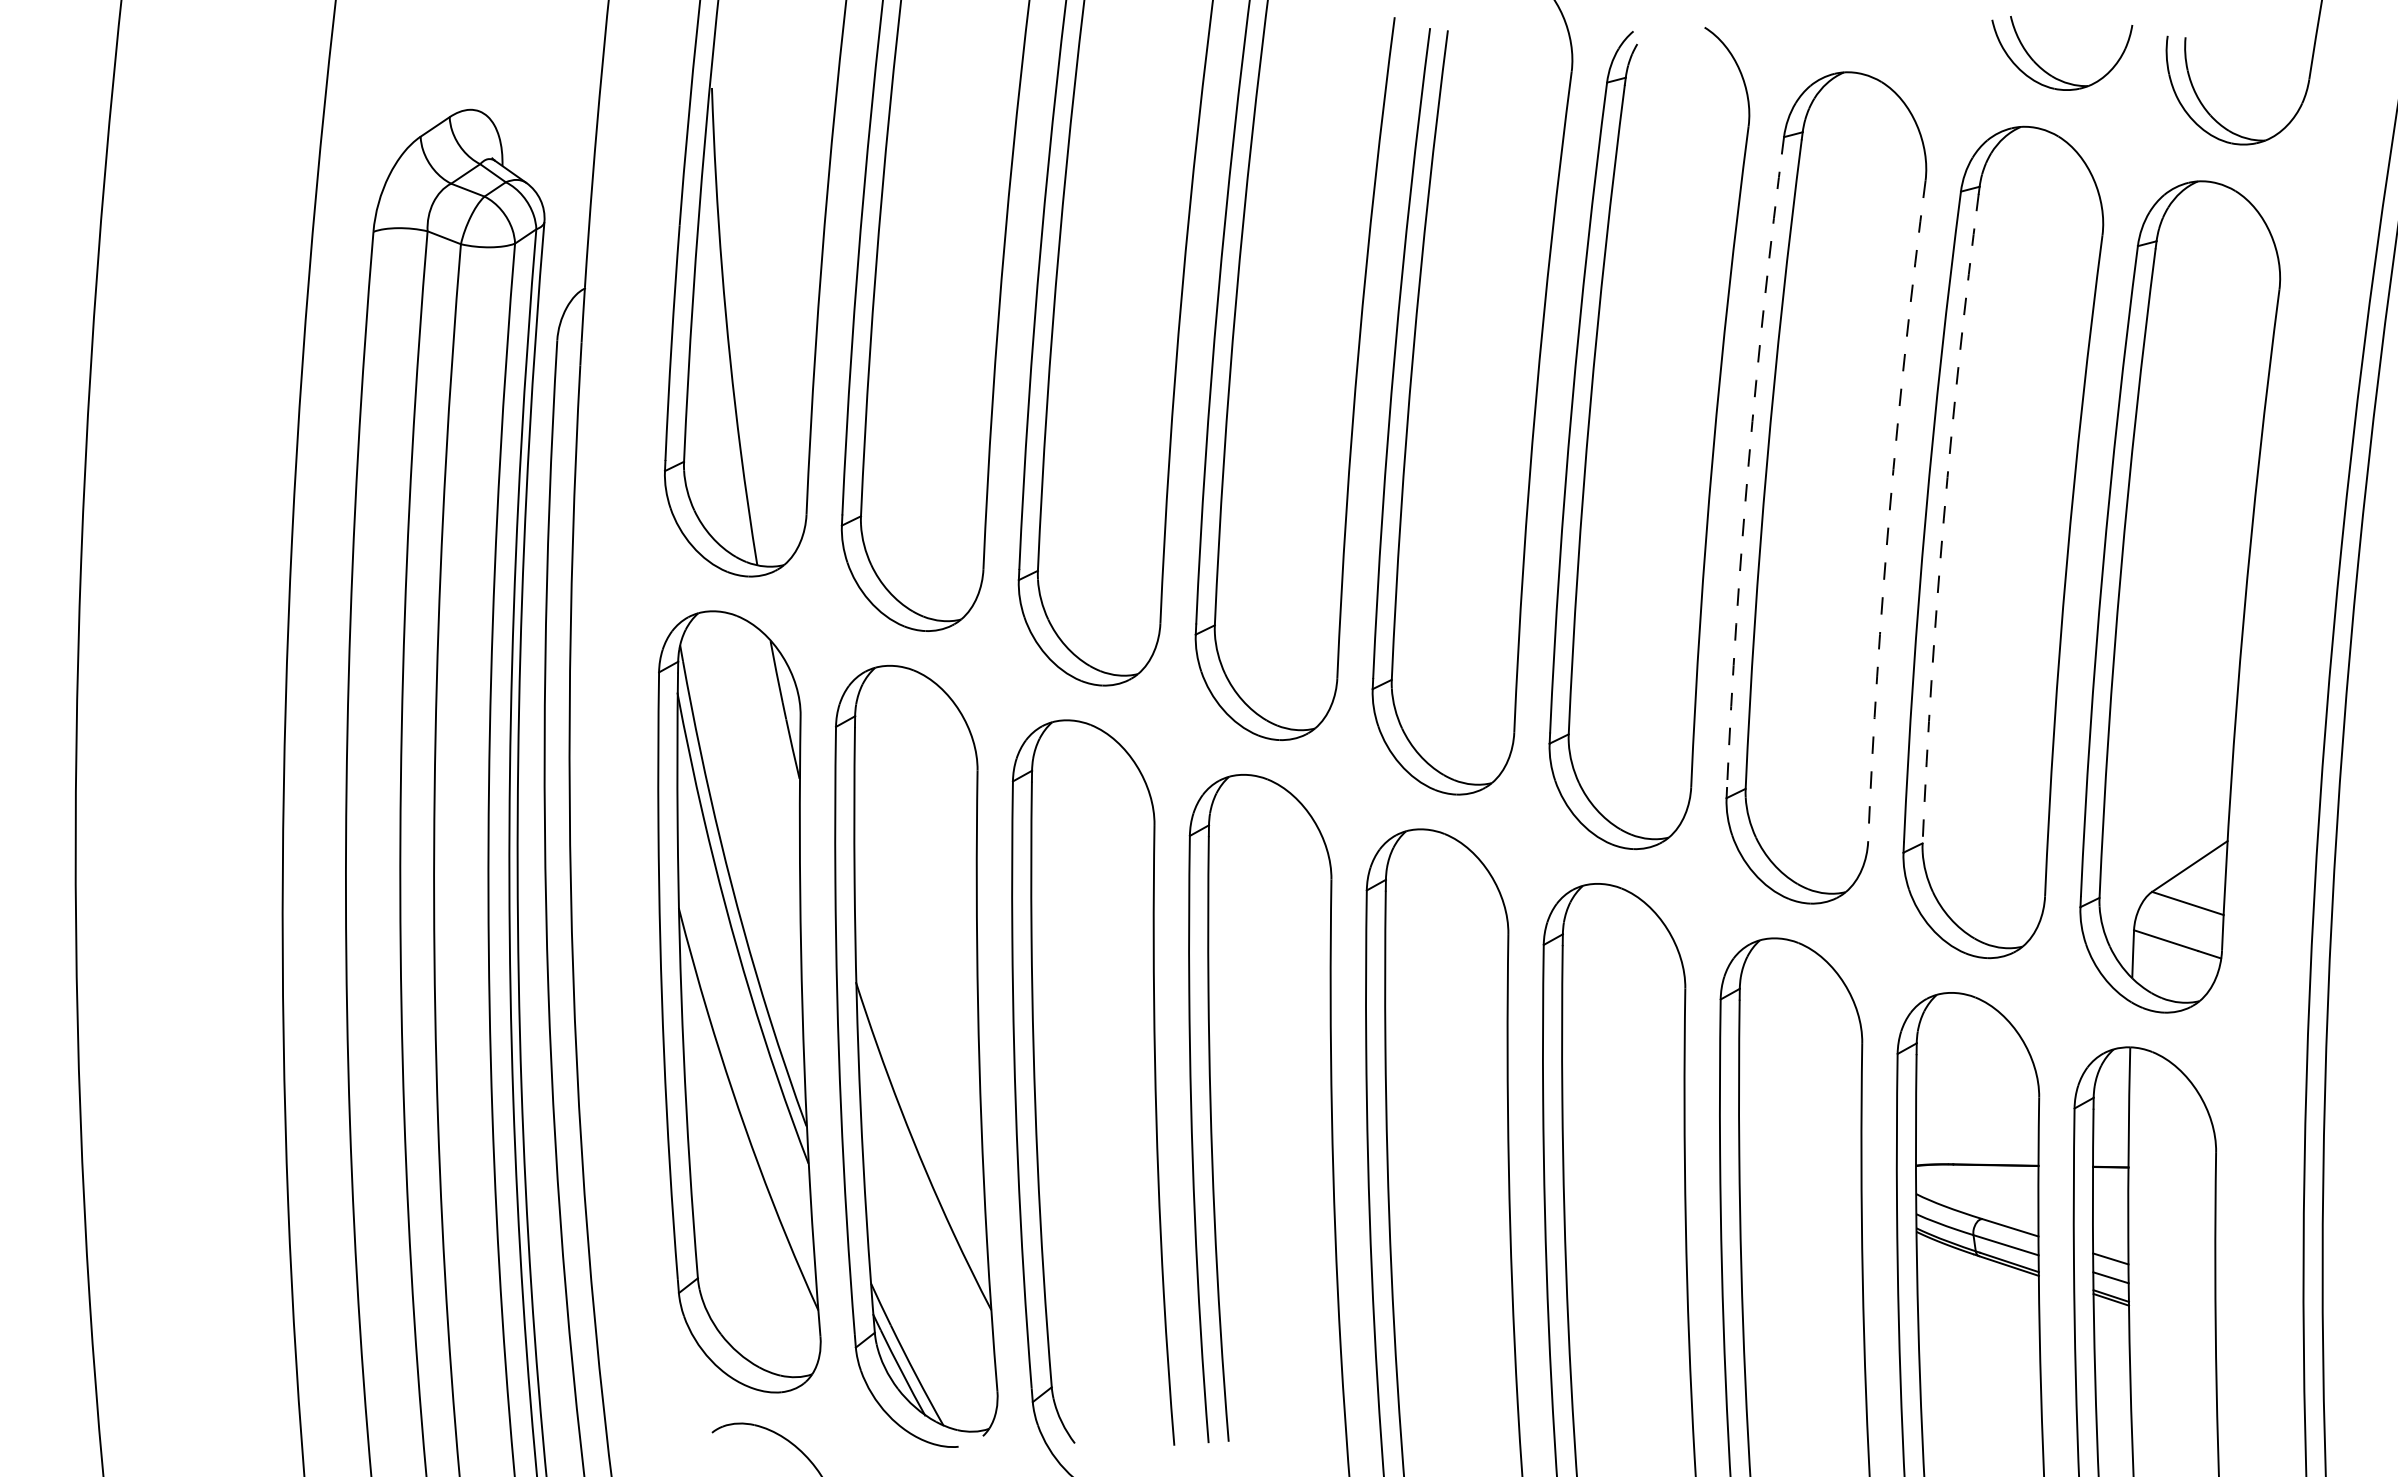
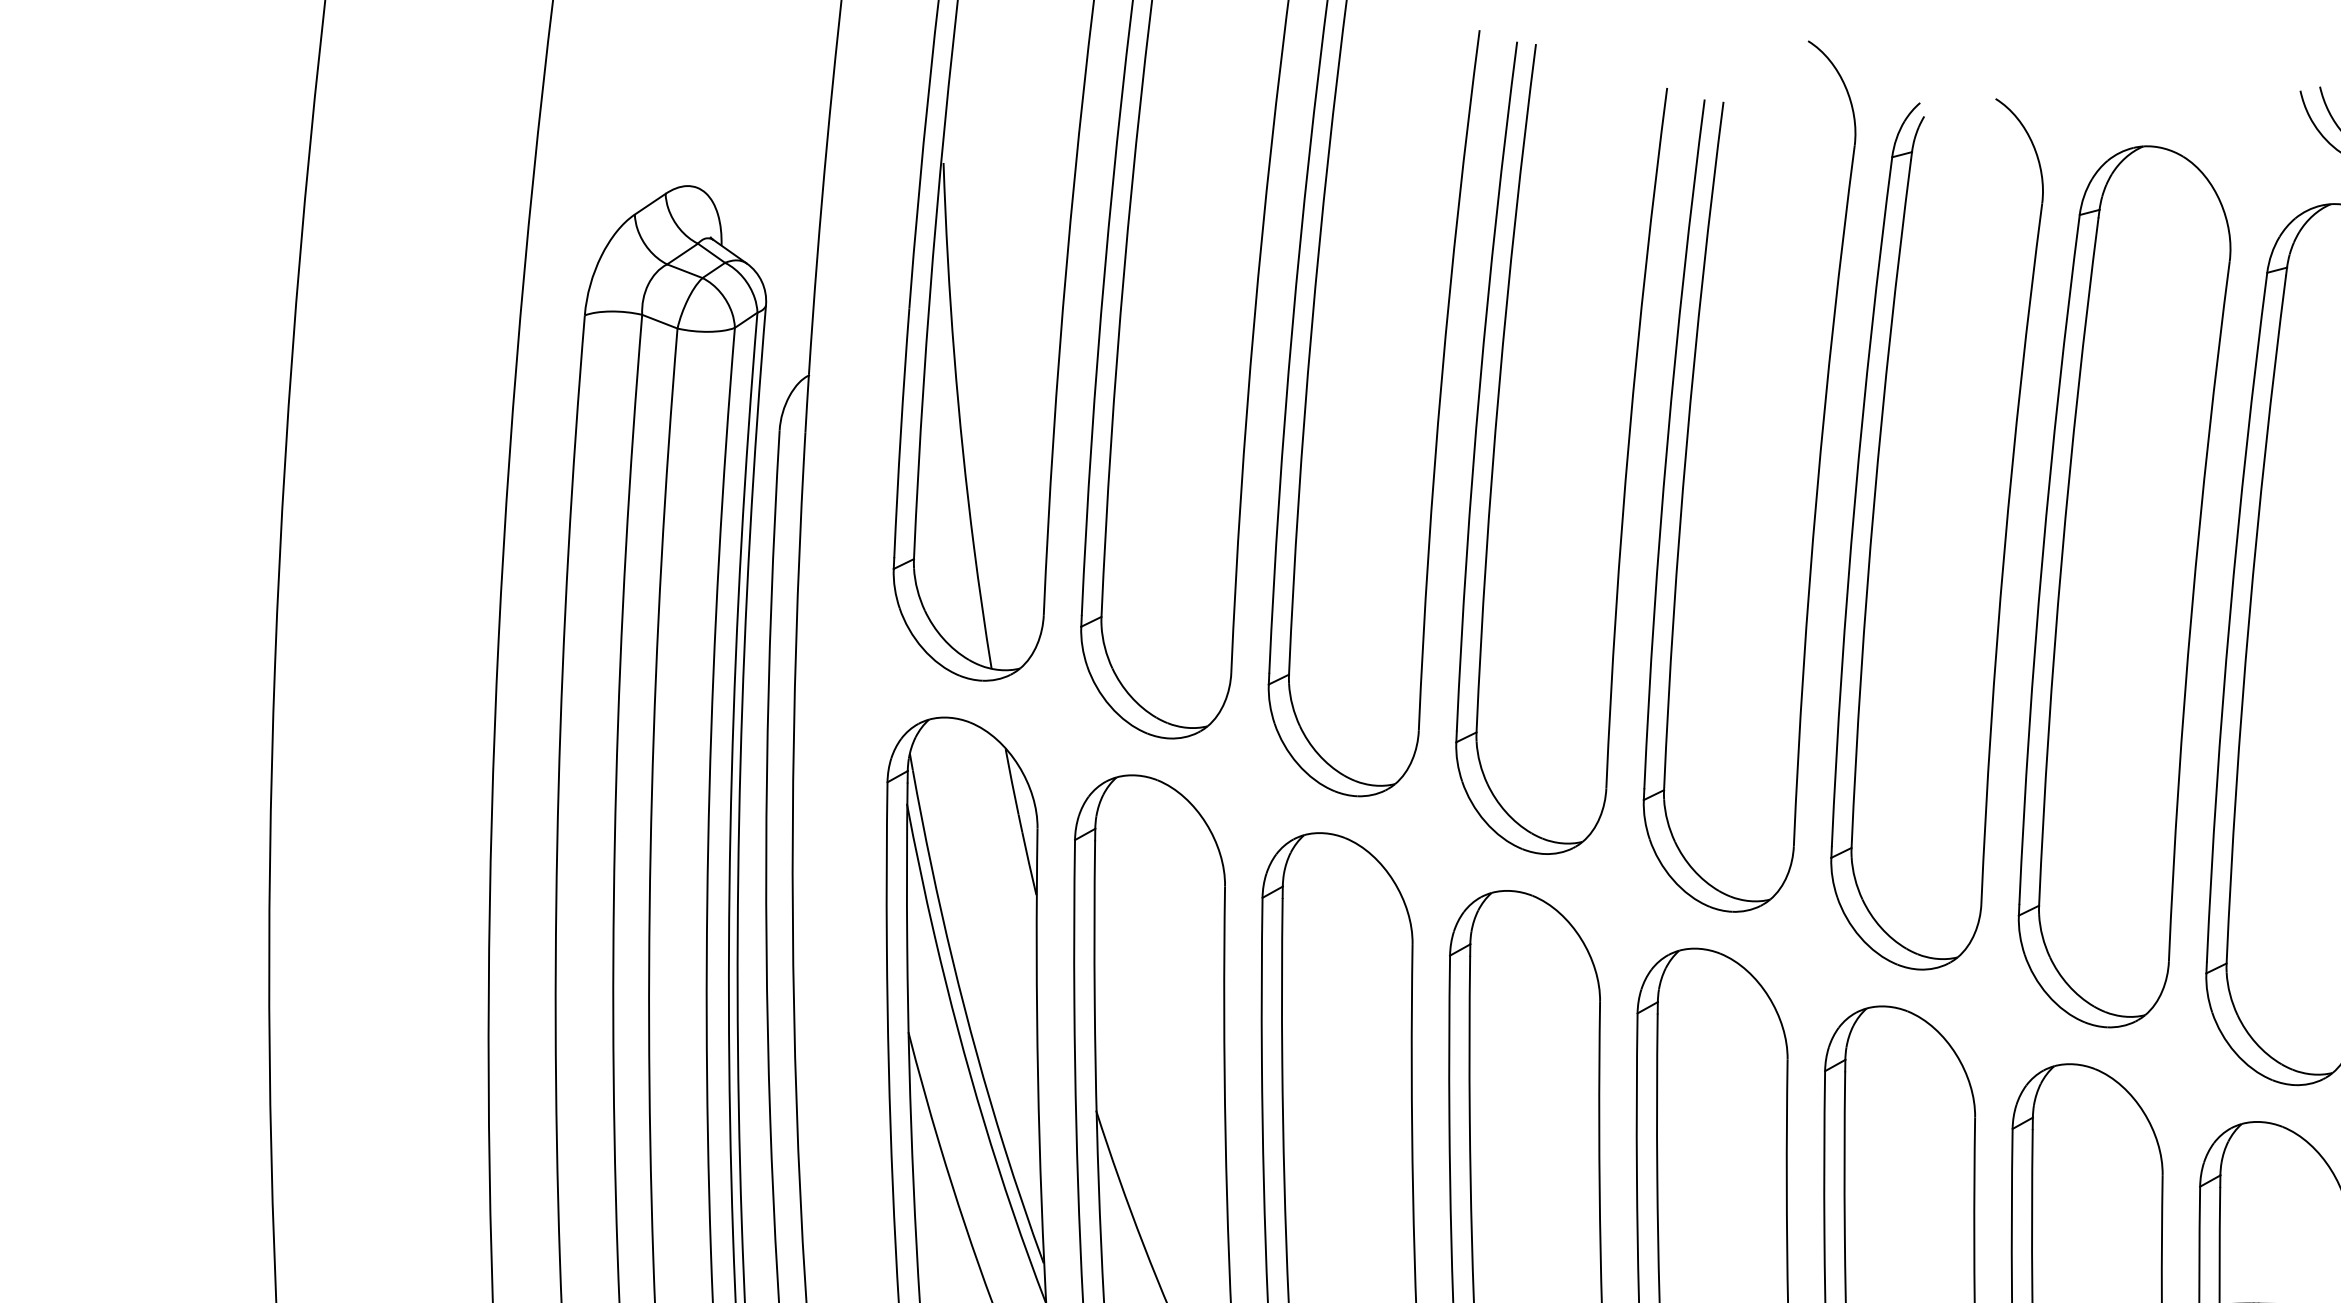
arc: (1748, 461) -> (2042, 558), dashed -> solid
arc: (1889, 510) -> (2191, 610), dashed -> solid
arc: (1943, 518) -> (2248, 619), dashed -> solid

